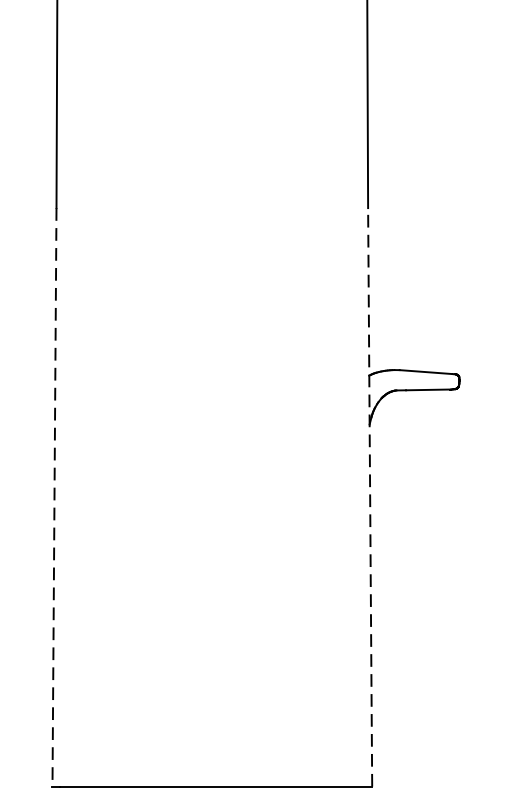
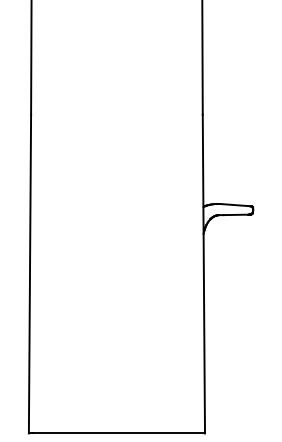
line: (369, 496) -> (203, 273), dashed -> solid
line: (53, 498) -> (29, 274), dashed -> solid

